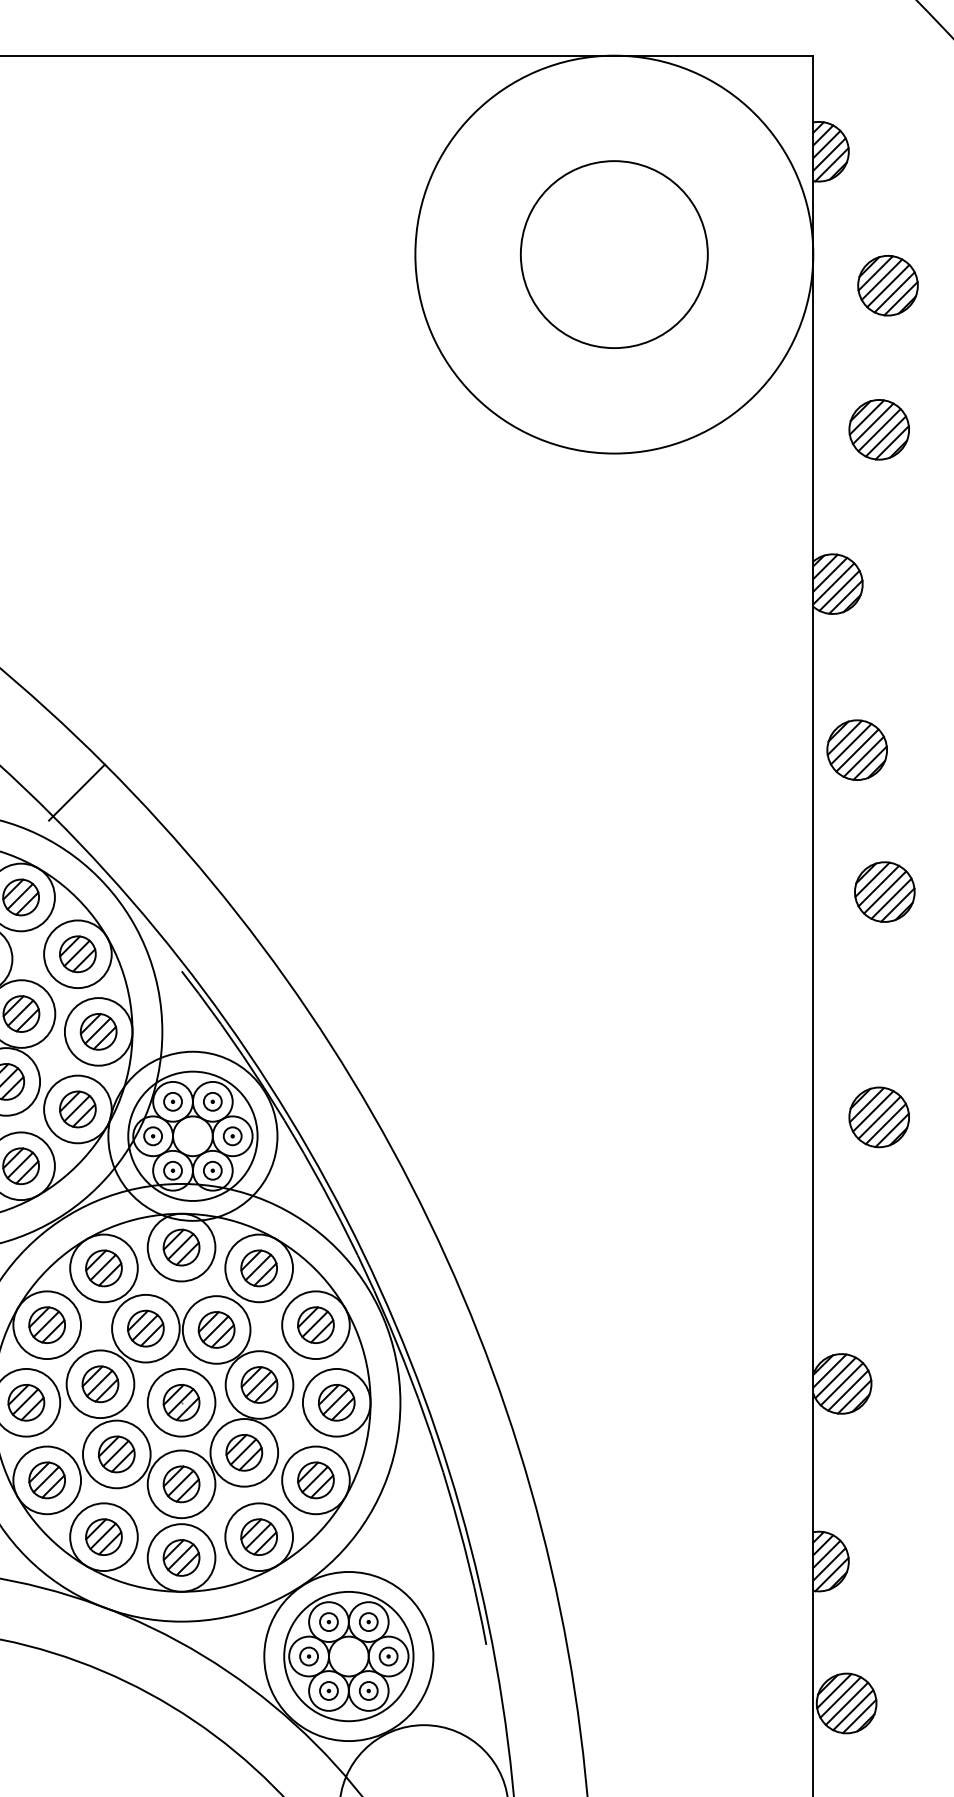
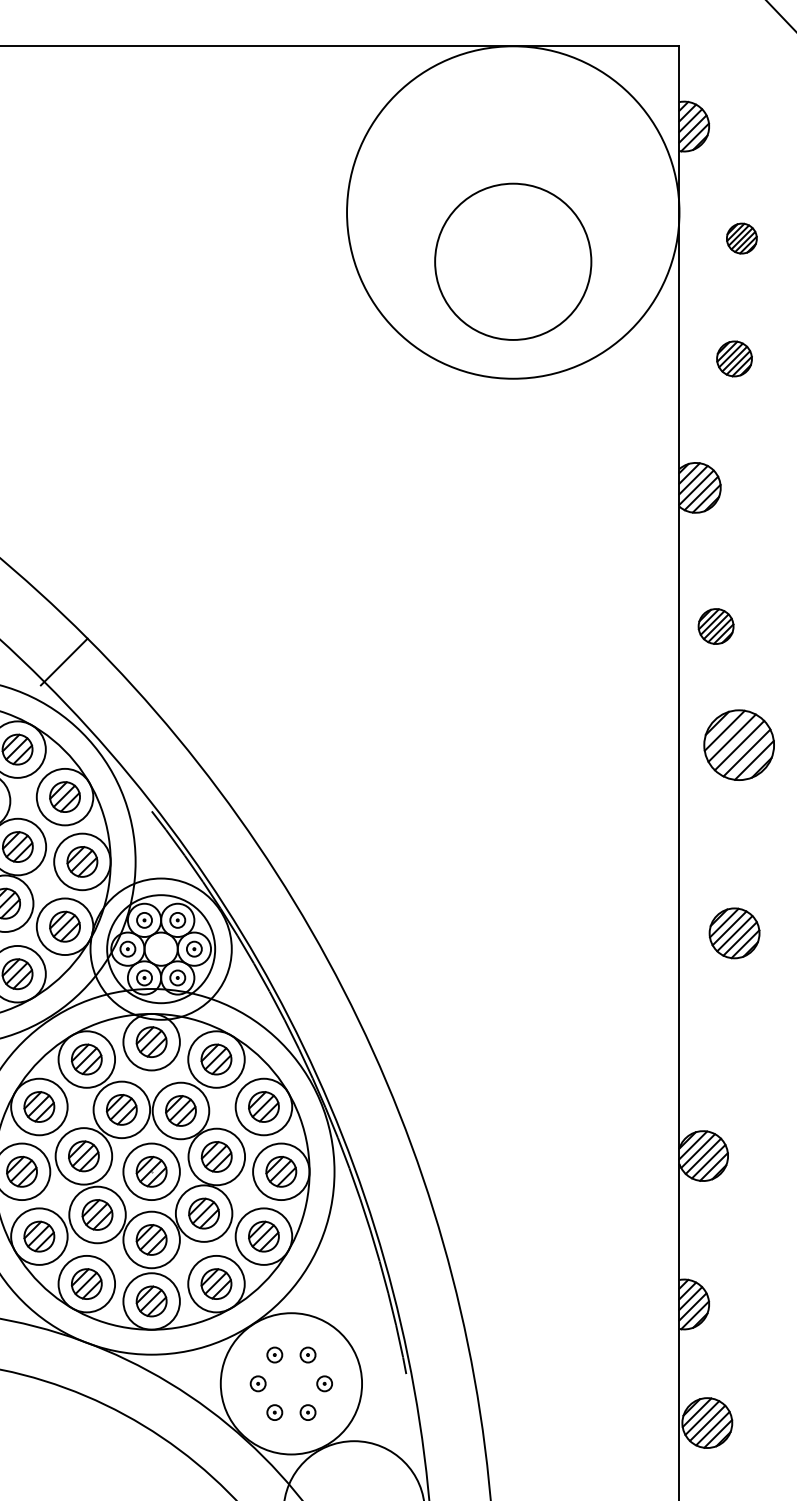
circle: (614, 254) -> (513, 261), moved
part: (887, 285) -> (741, 238), size x0.6
part: (878, 429) -> (733, 358), size x0.7
part: (856, 749) -> (715, 626), size x0.7
part: (884, 891) -> (738, 744), size x1.4
part: (348, 1656) -> (291, 1383), removed

